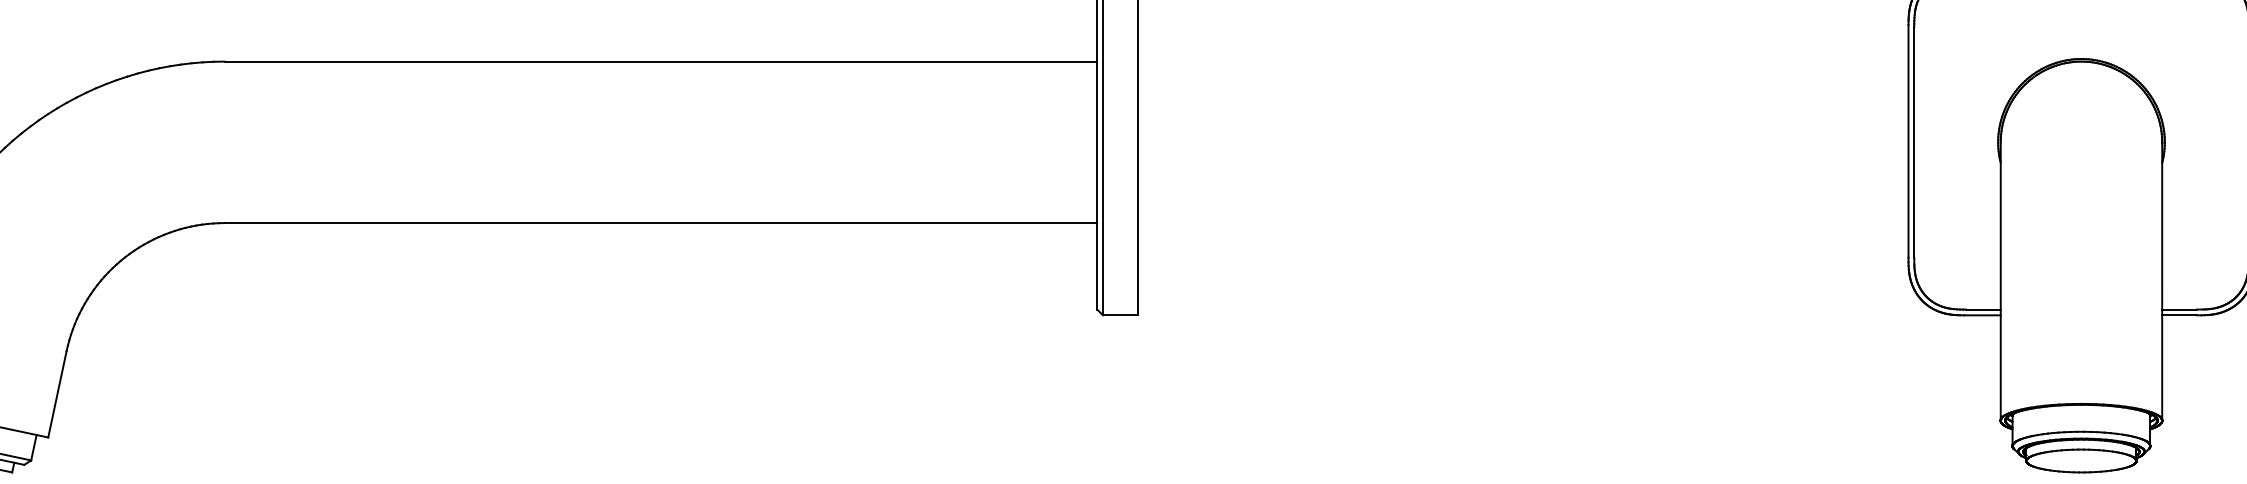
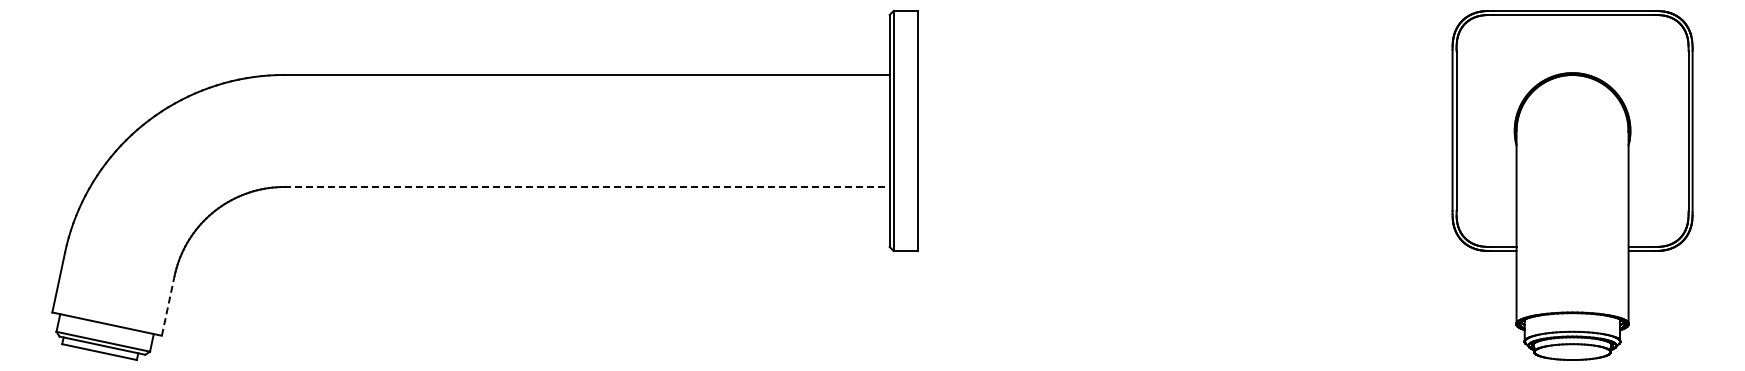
line: (660, 223) -> (586, 187), solid -> dashed
line: (57, 393) -> (168, 305), solid -> dashed

